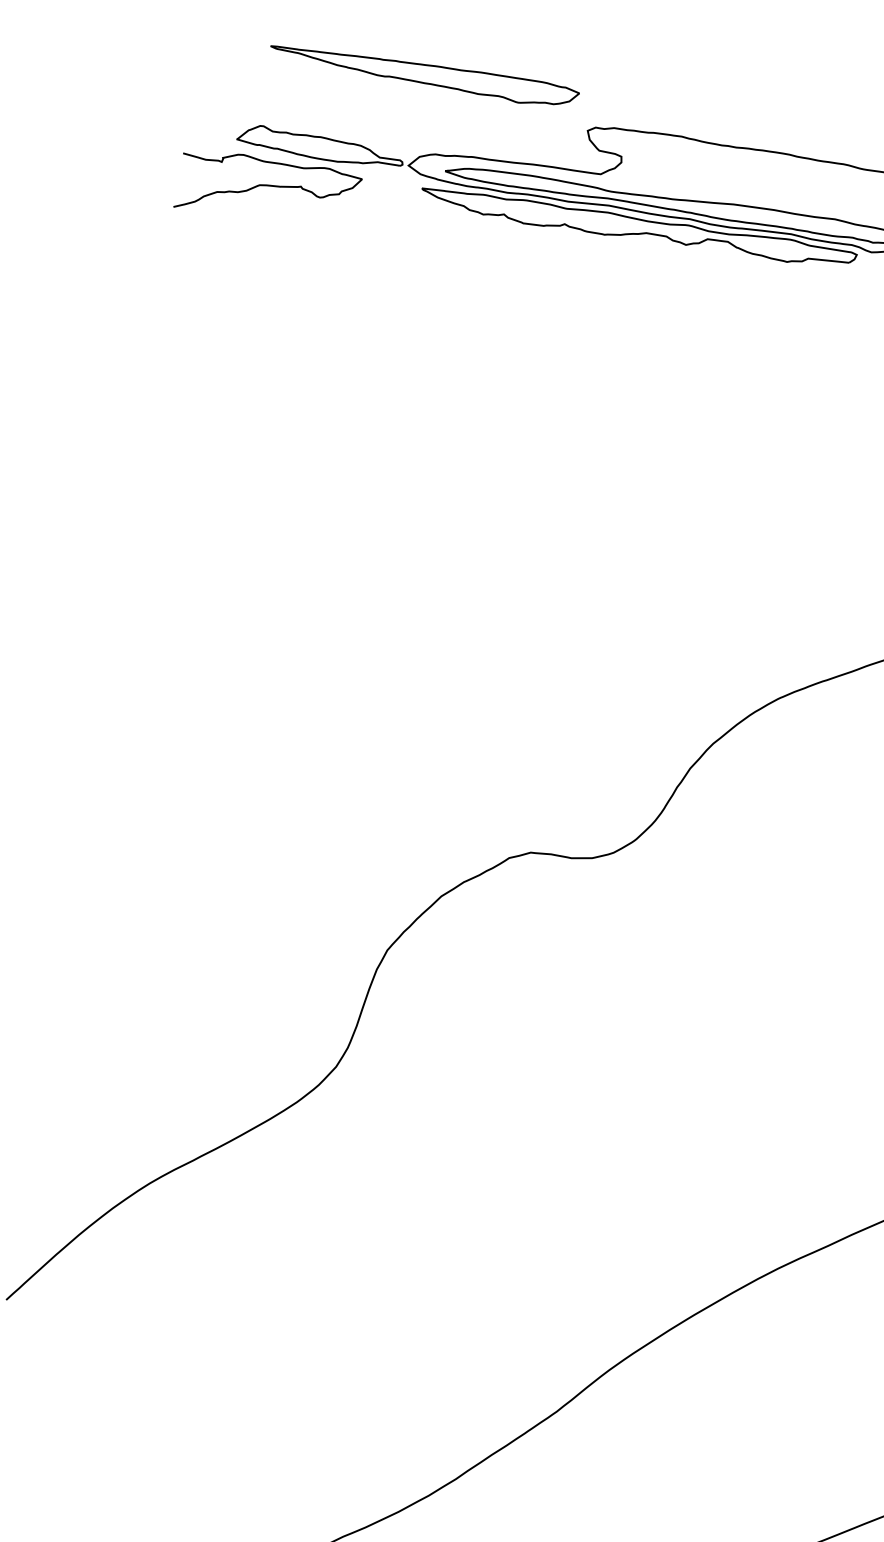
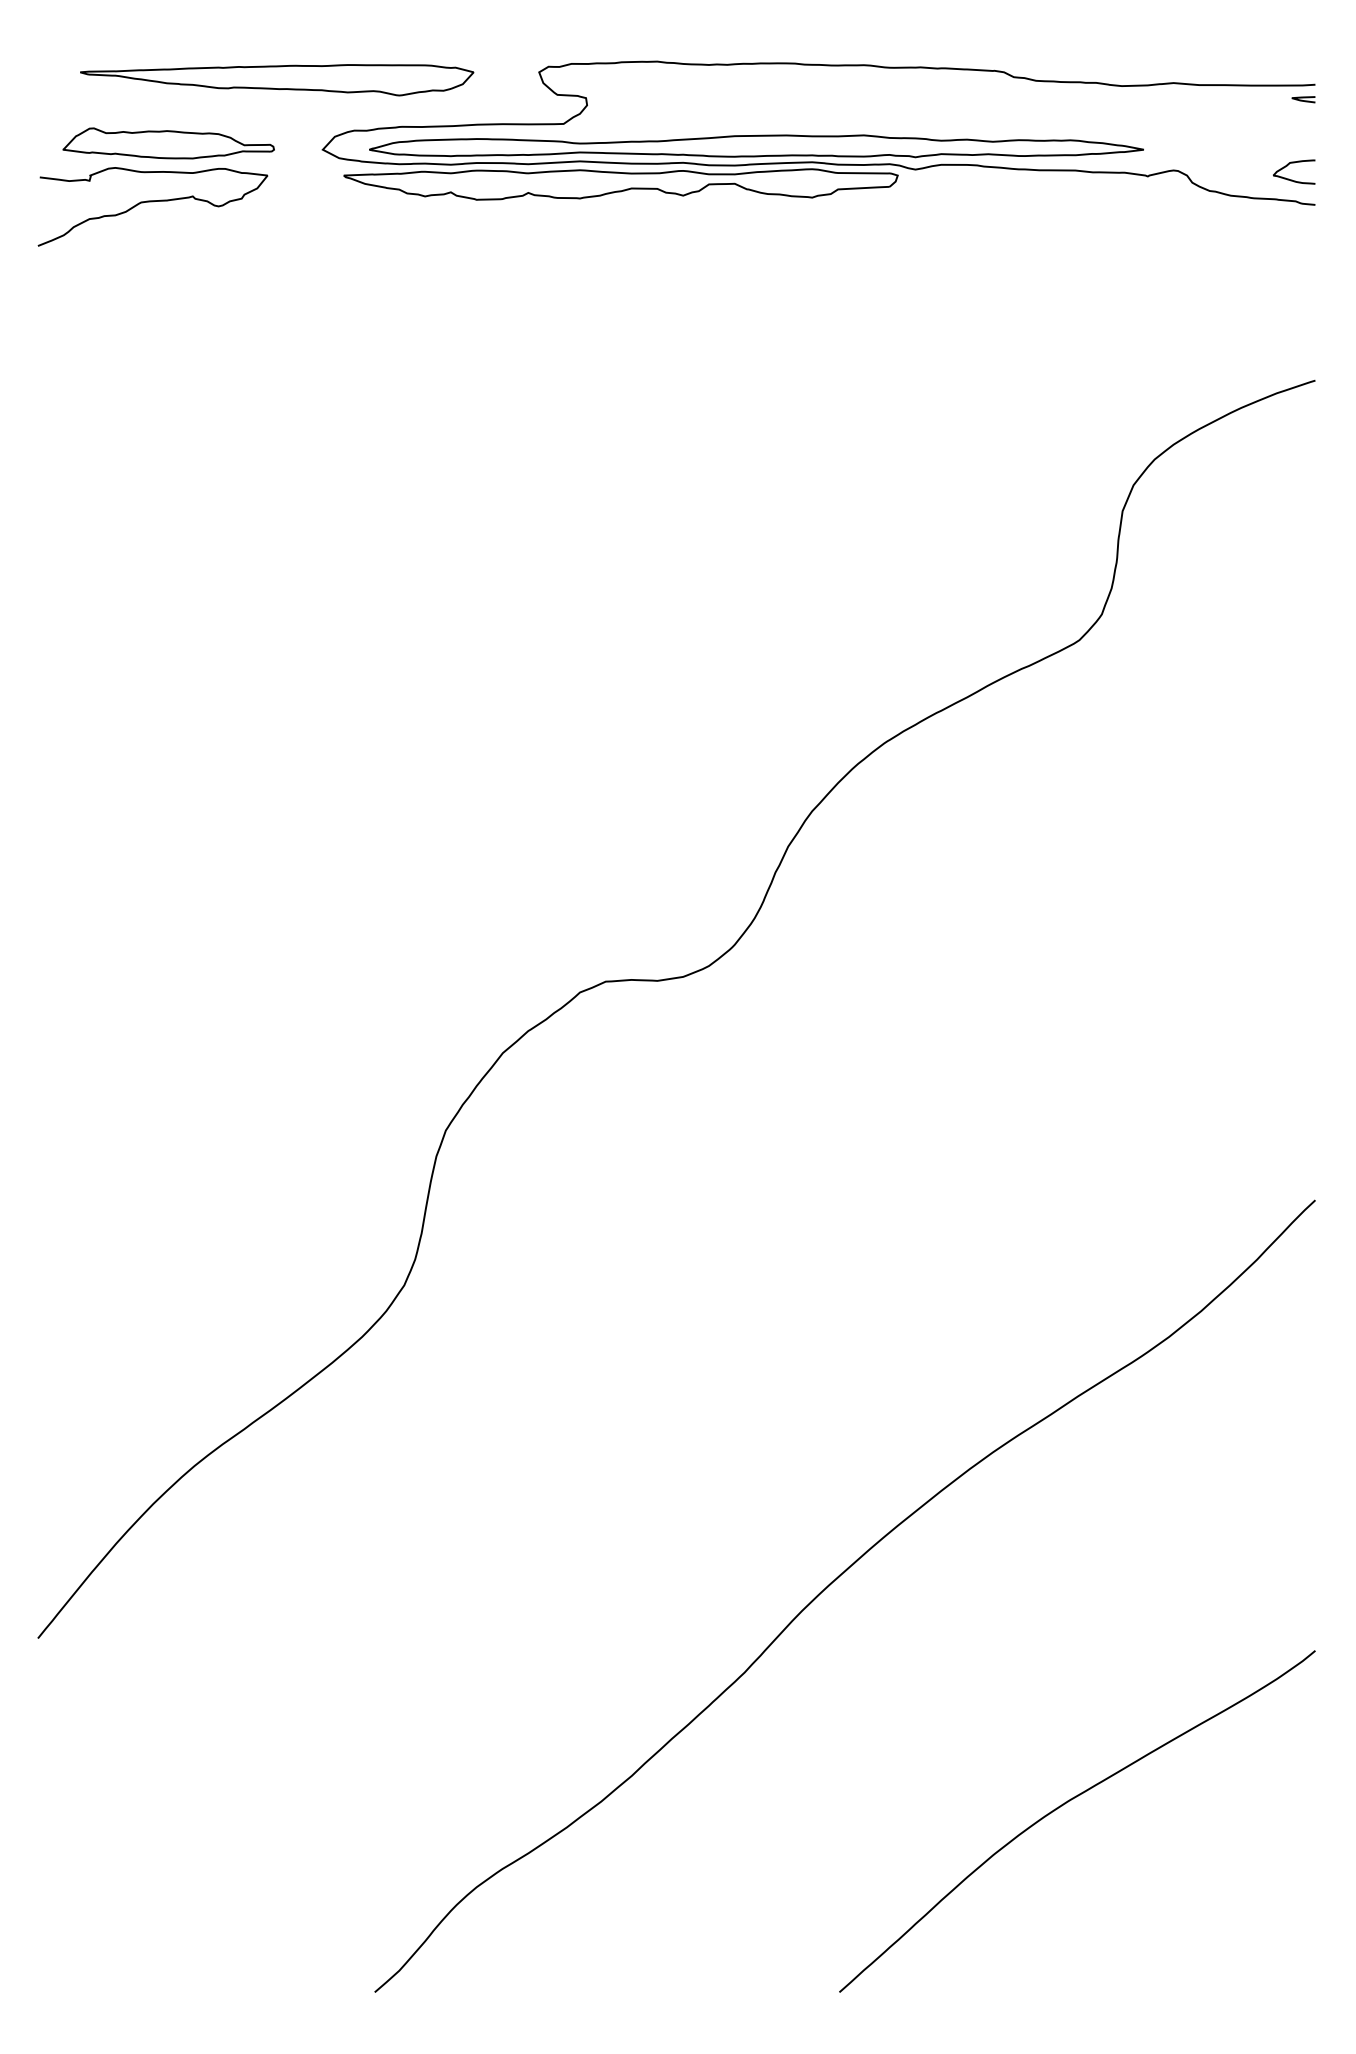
part: (424, 76) -> (277, 80), moved
part: (320, 147) -> (168, 143), moved

